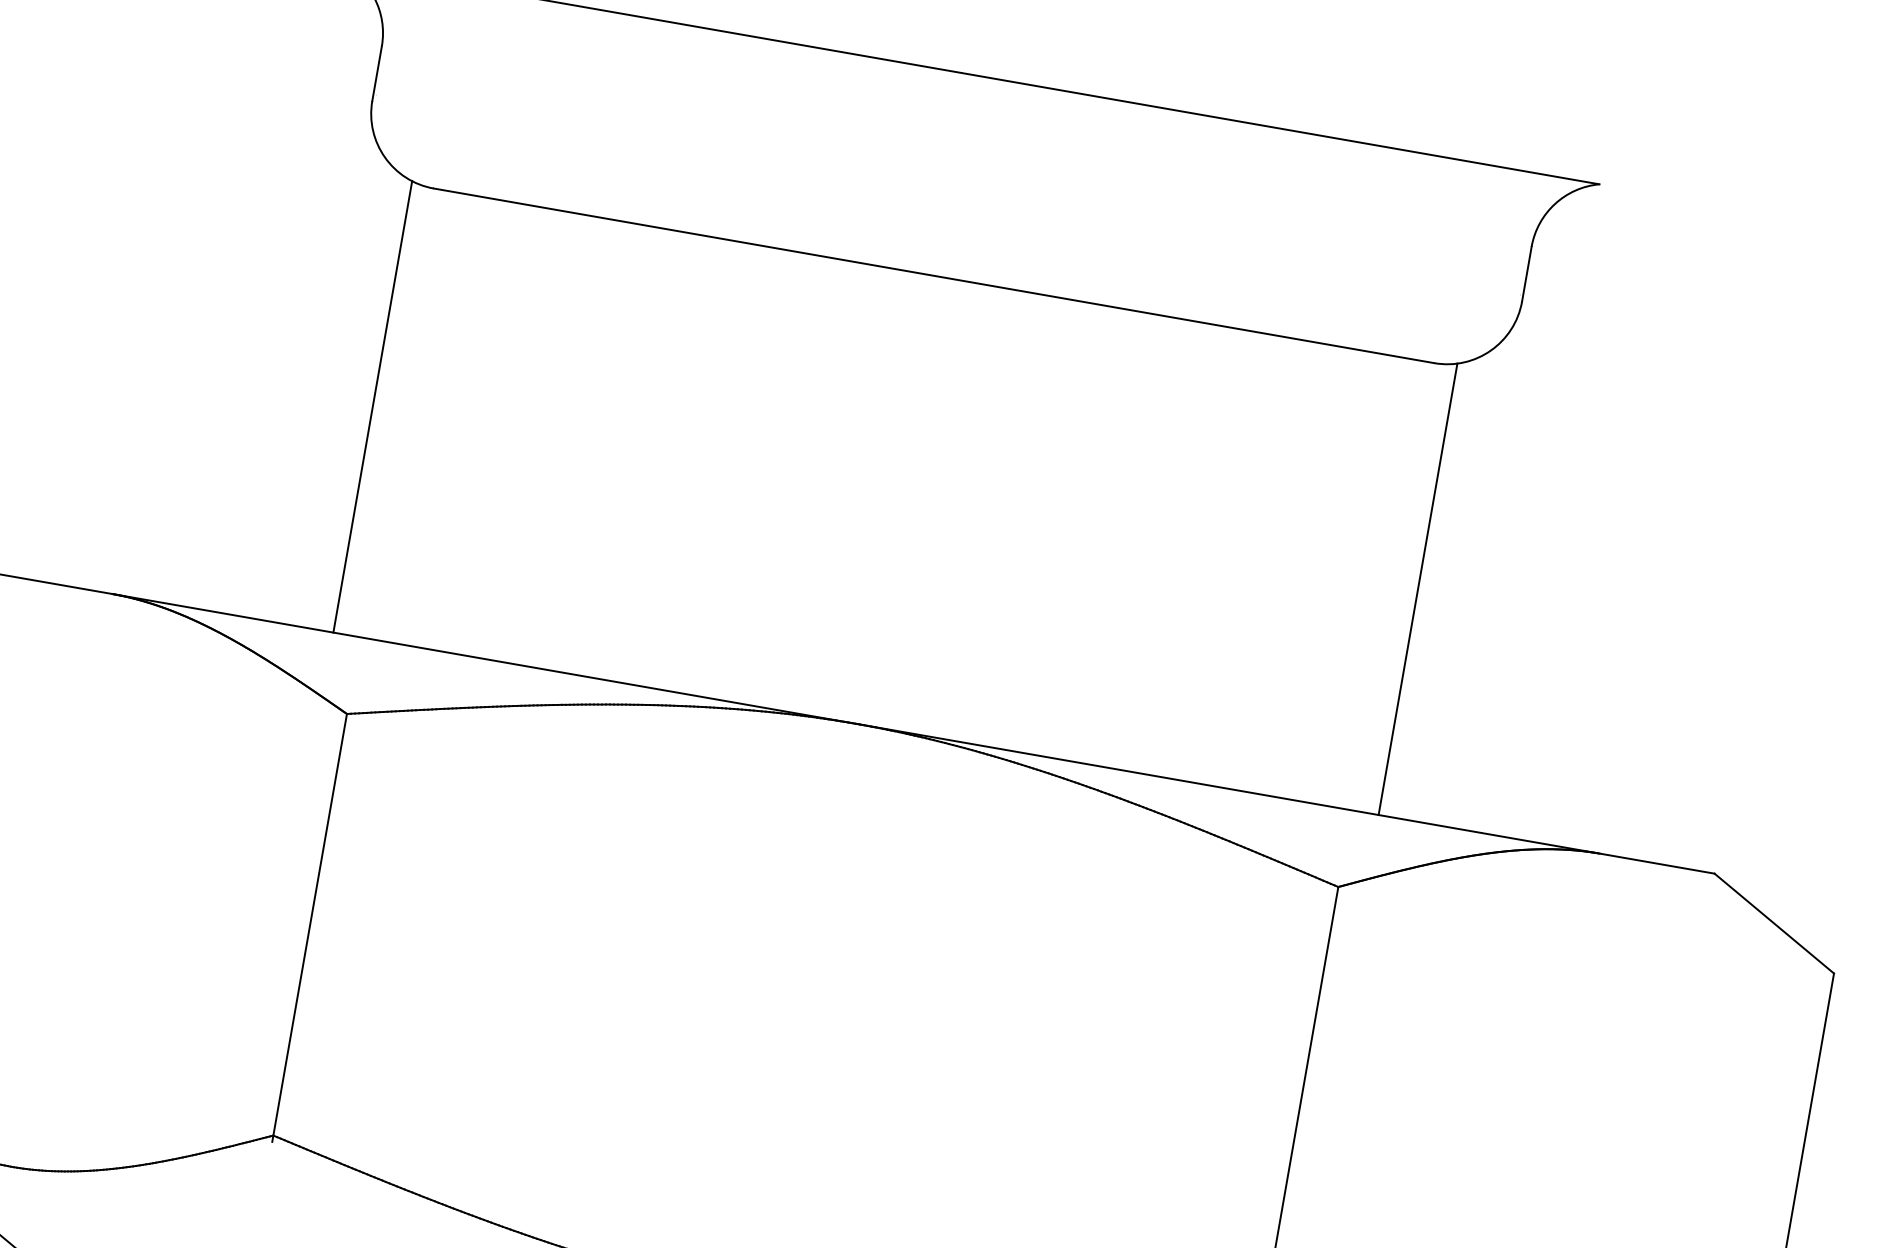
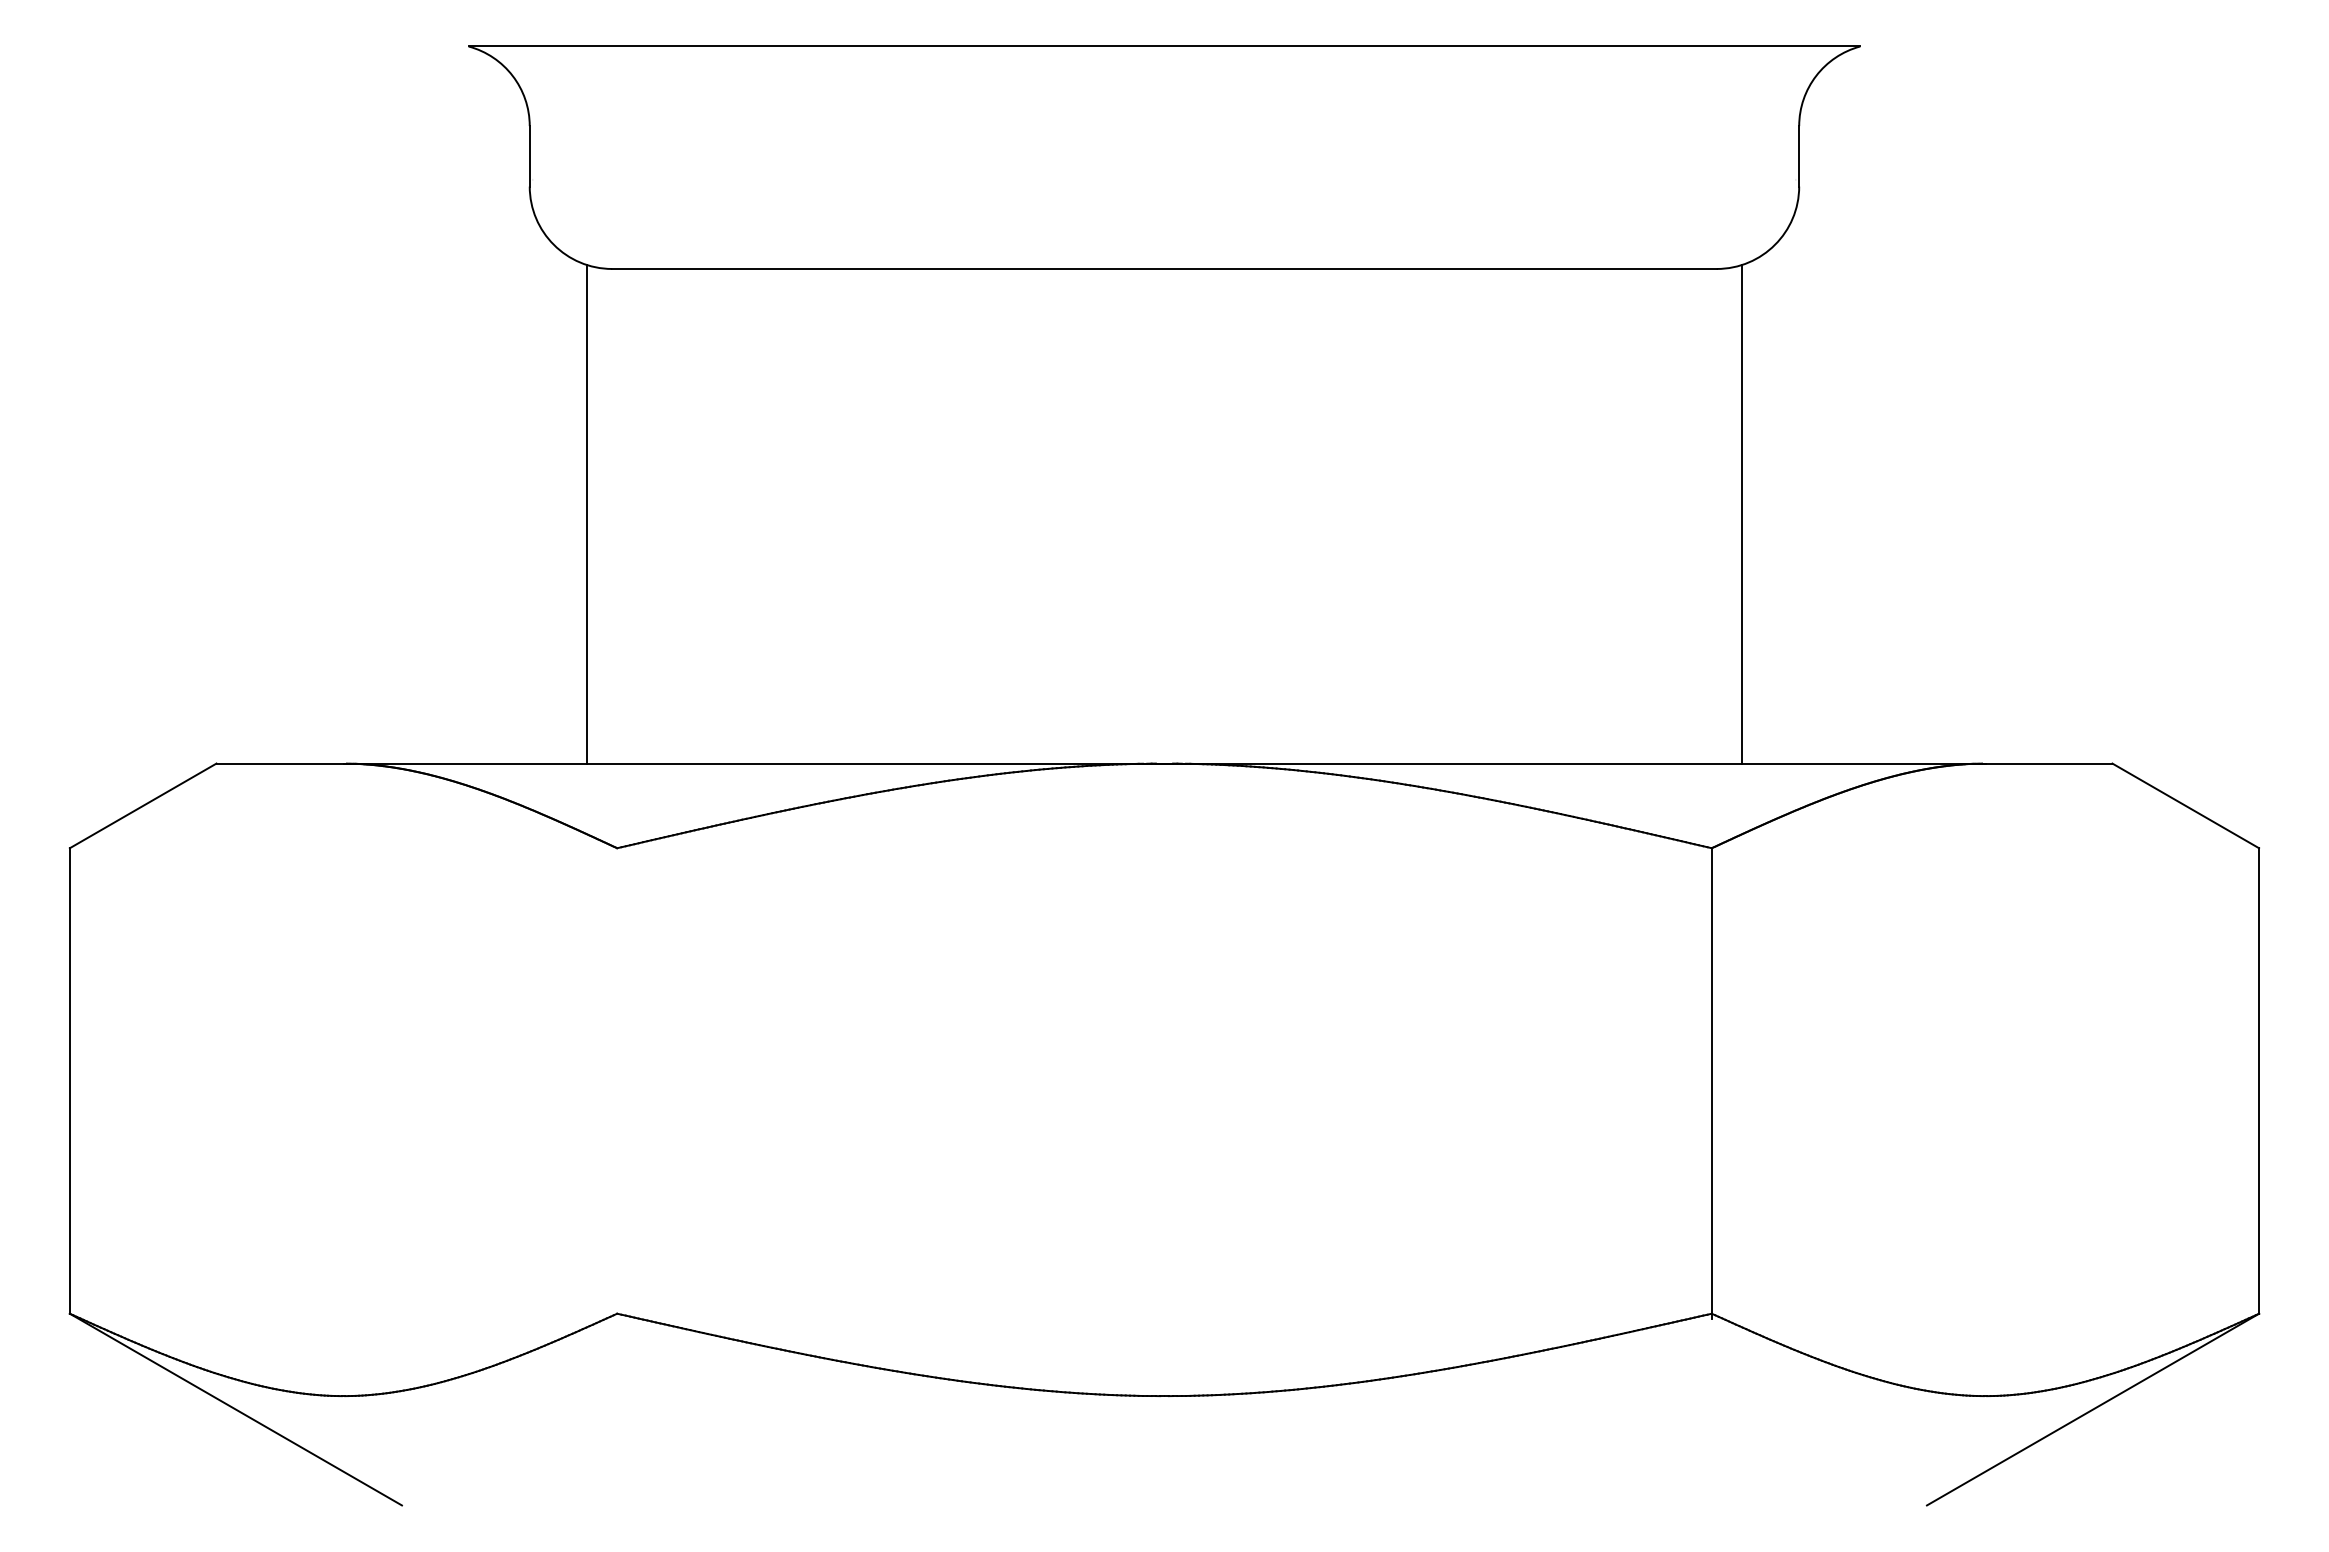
line: (309, 928) -> (617, 1084), removed

